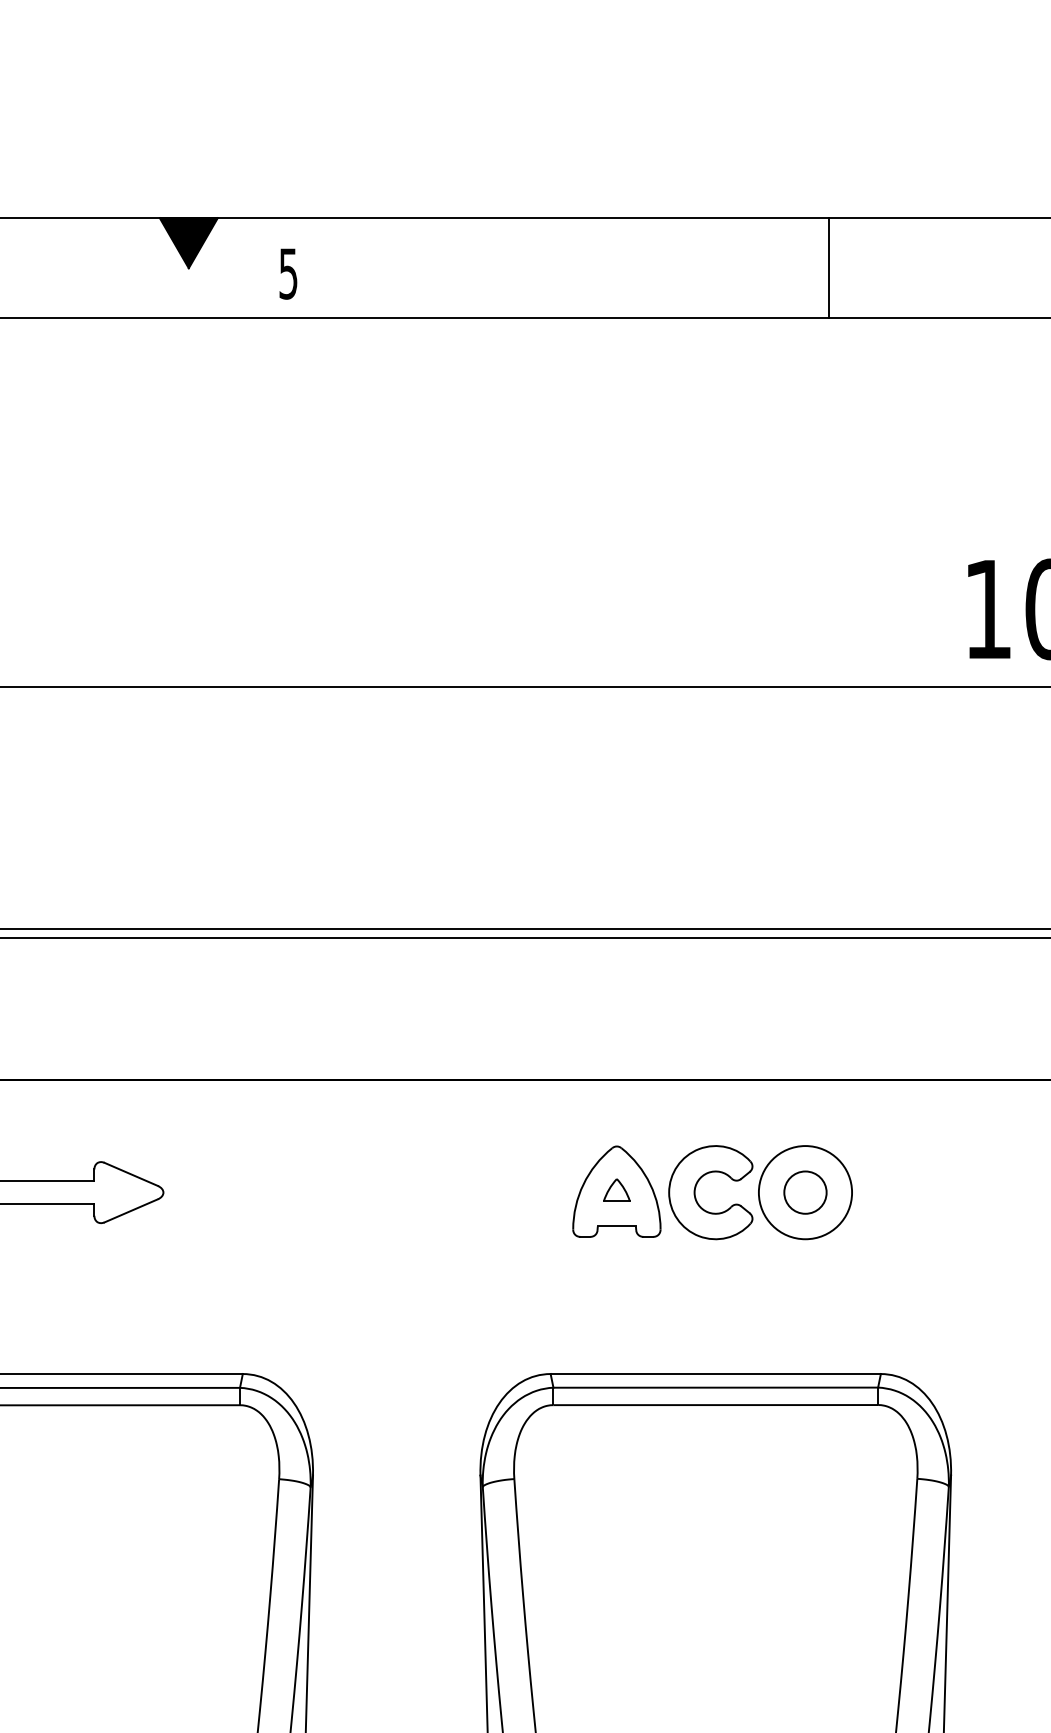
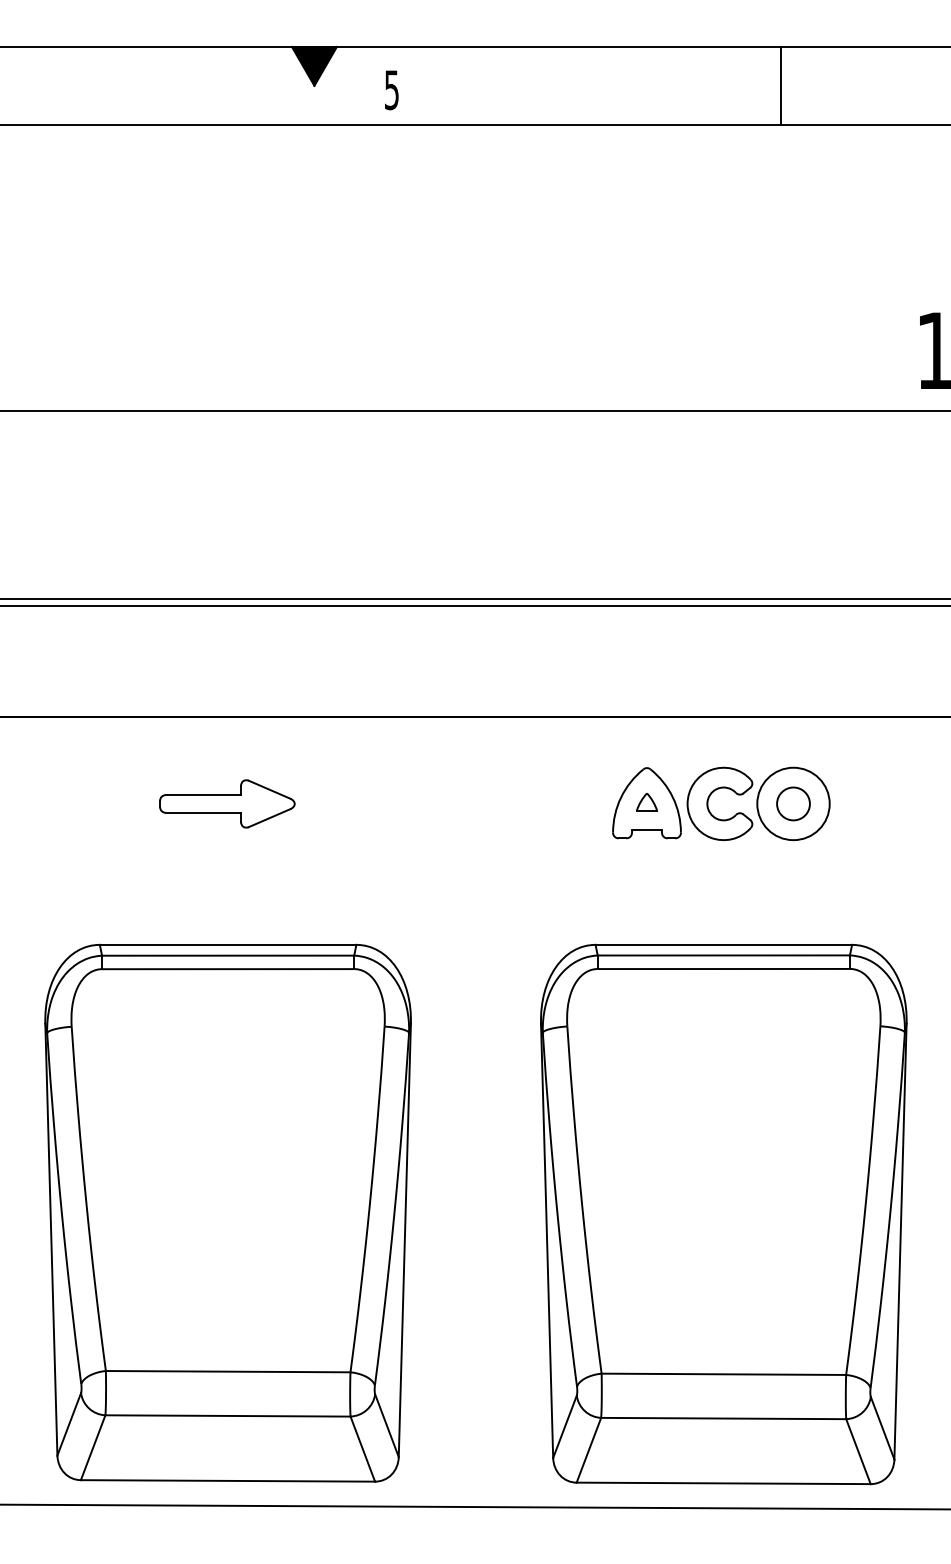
line: (828, 267) -> (781, 85), moved

